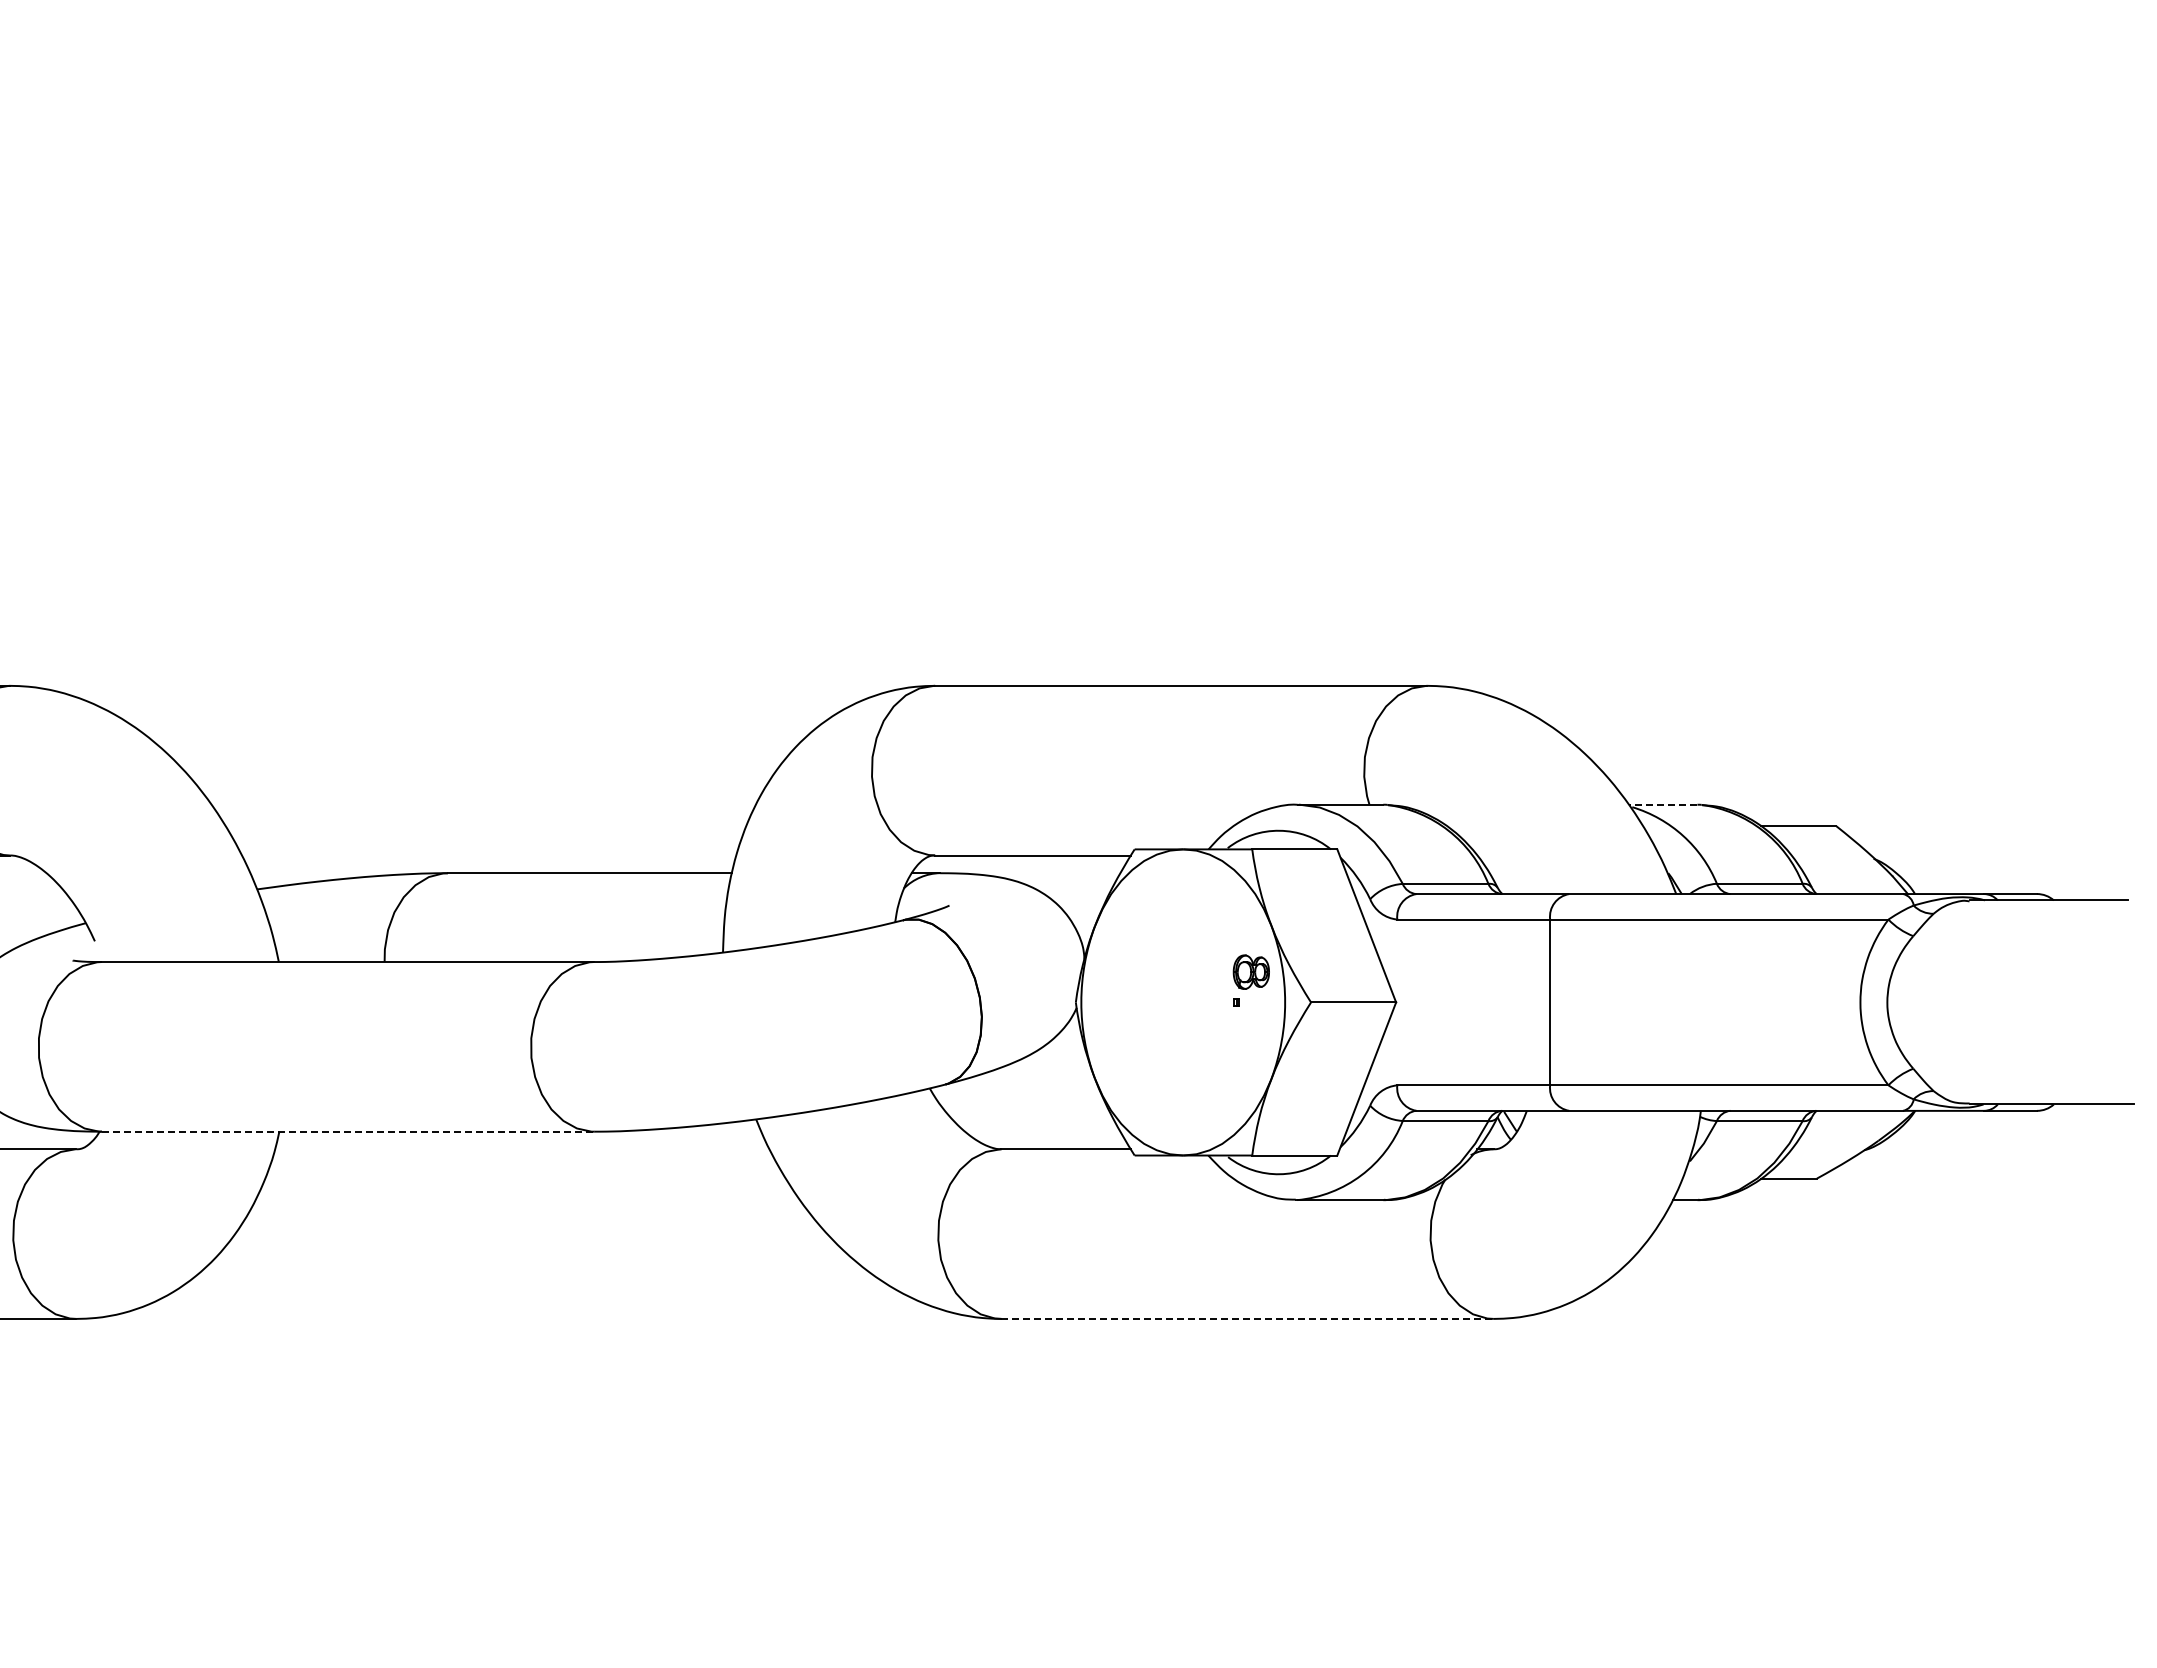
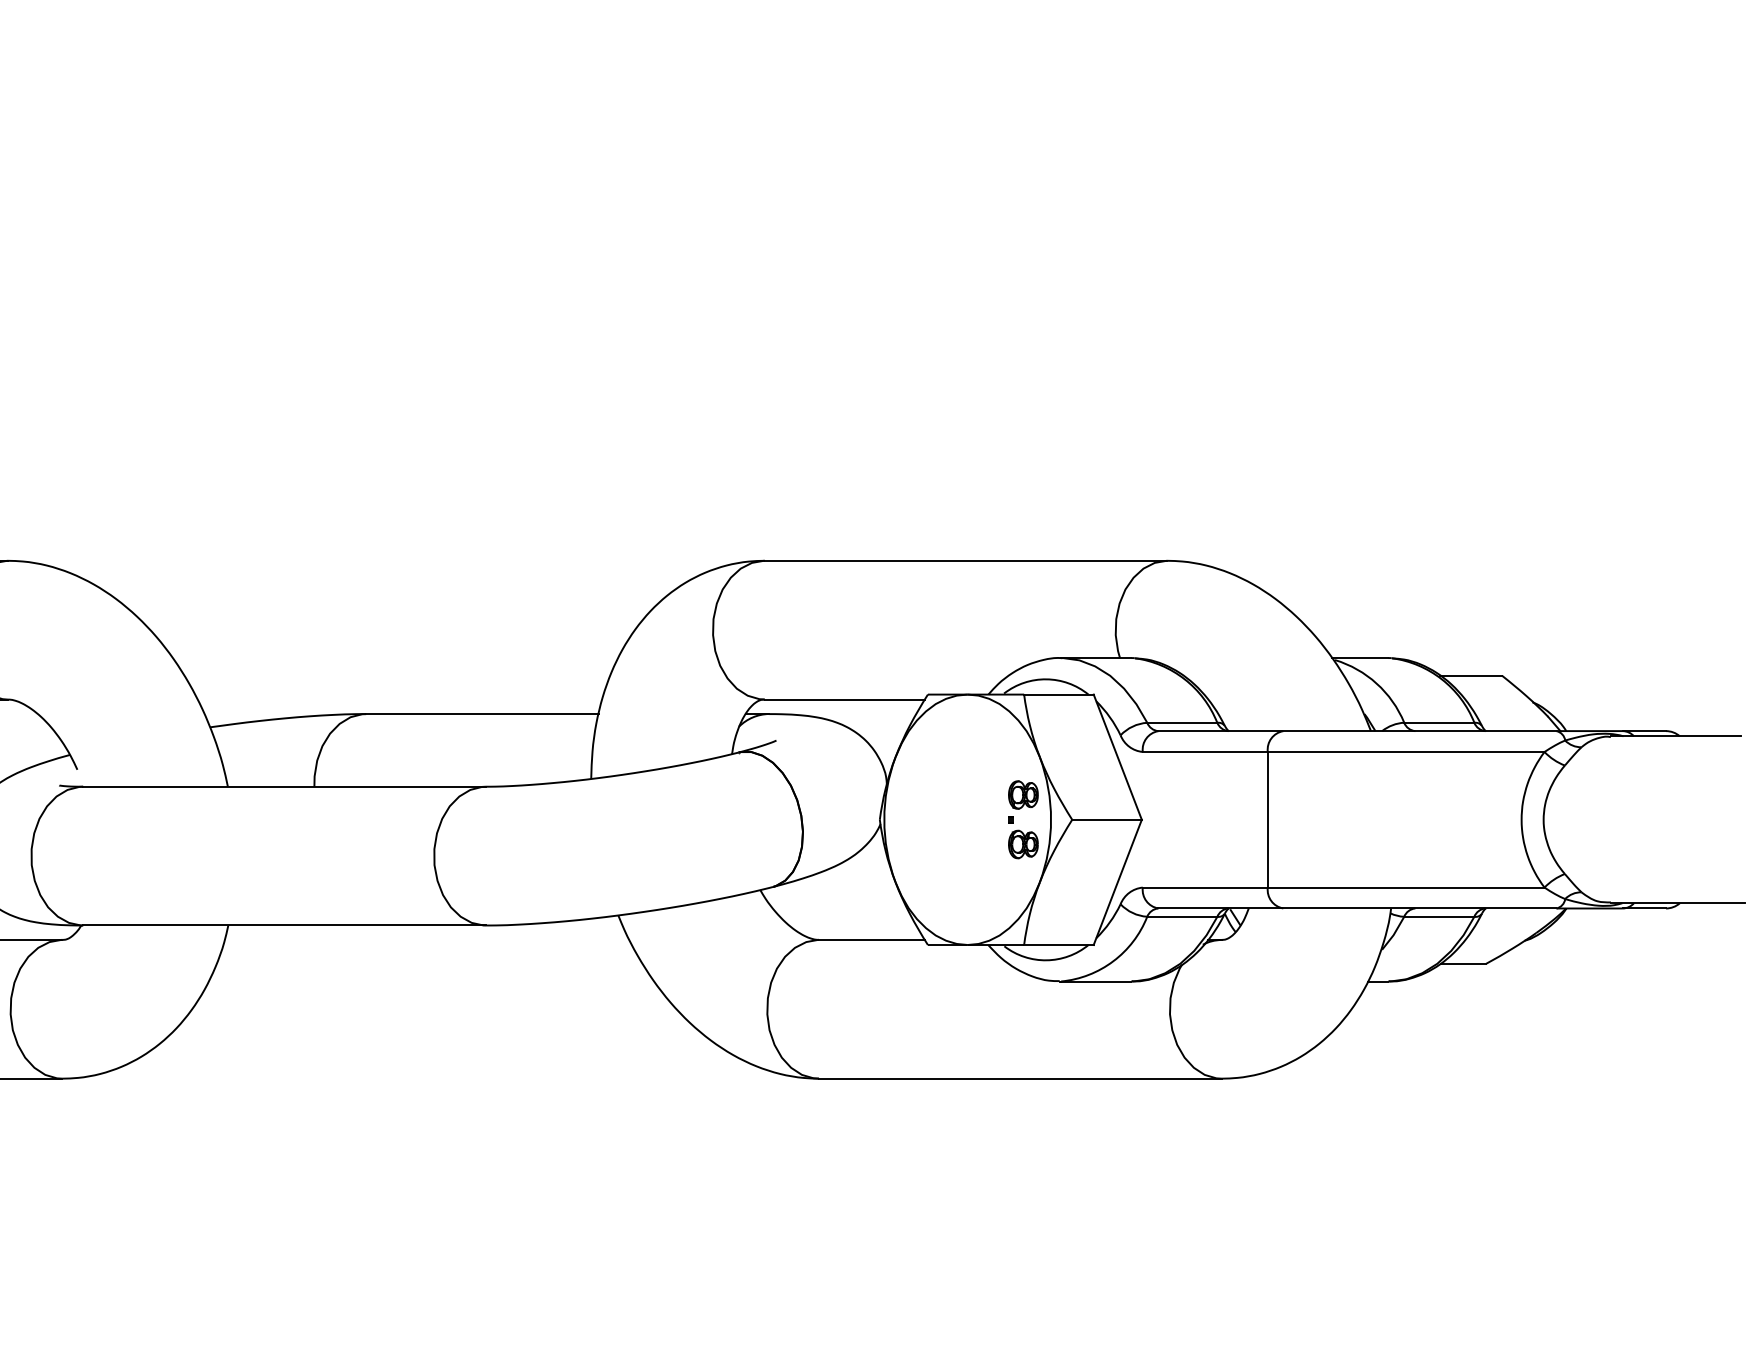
line: (1662, 804) -> (1359, 657), dashed -> solid
part: (1250, 1032) -> (1022, 844), added
line: (348, 1131) -> (284, 925), dashed -> solid
line: (1248, 1318) -> (1021, 1078), dashed -> solid

